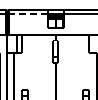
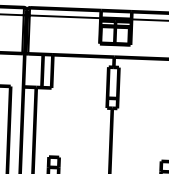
line: (27, 14) -> (63, 17), dashed -> solid

